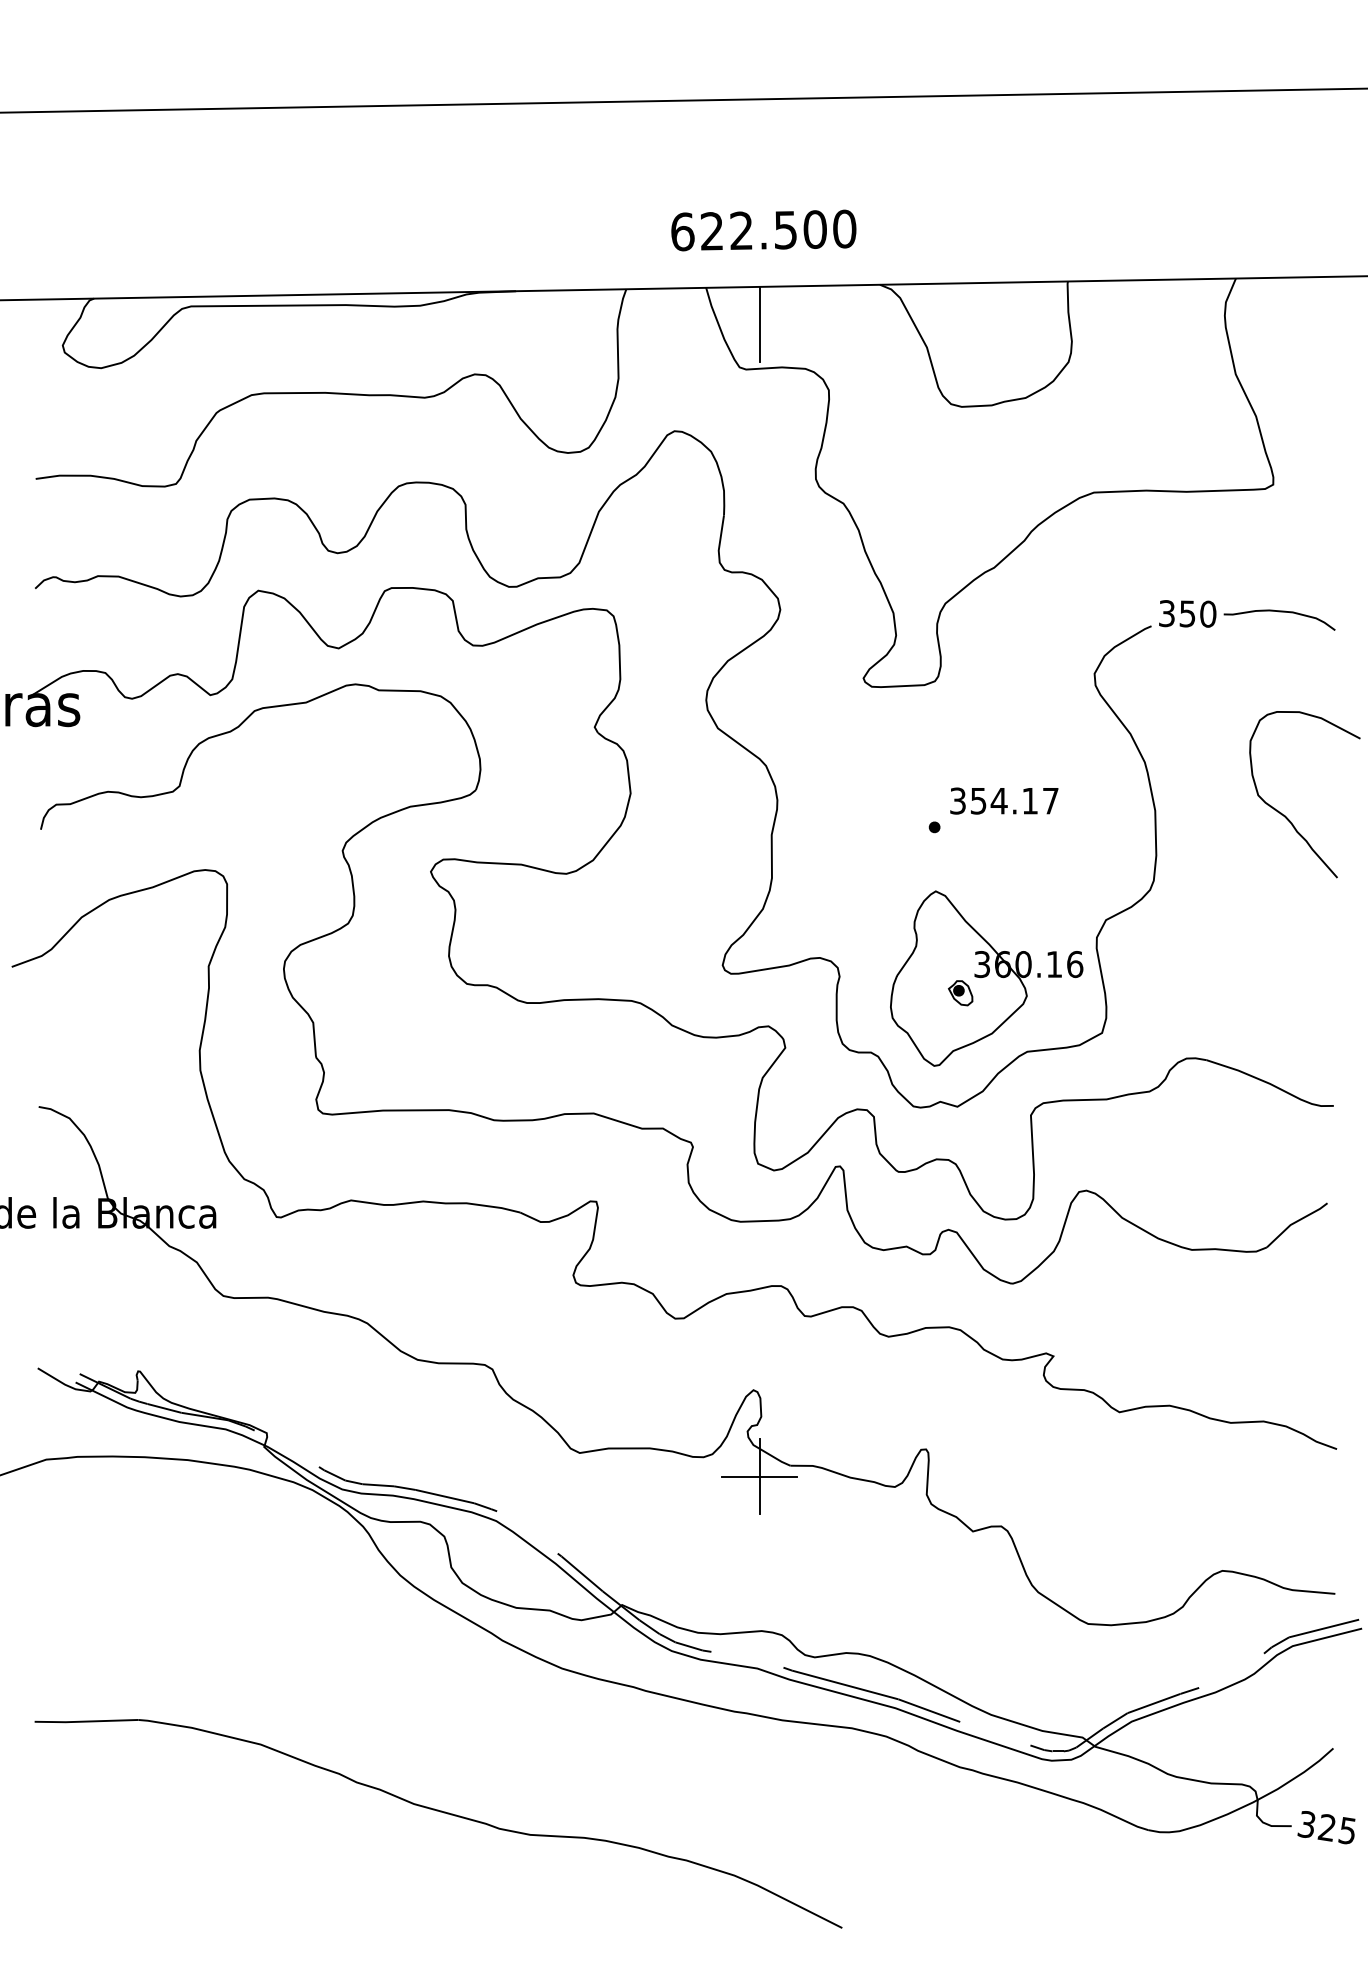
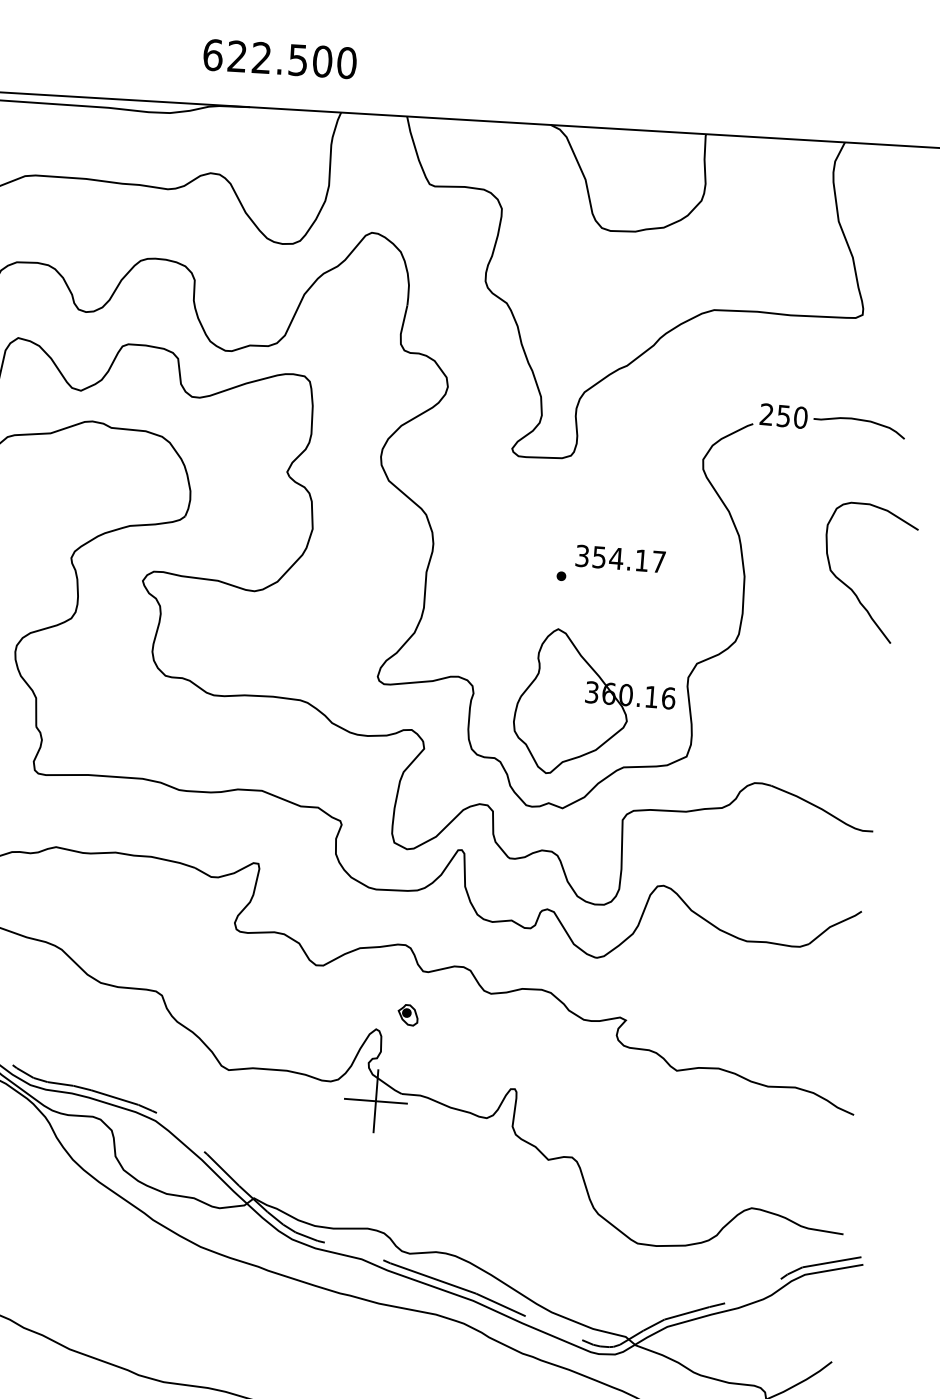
text: (763, 230) -> (279, 59), moved
line: (759, 323) -> (448, 149), removed
text: (1166, 613) -> (766, 414), 350 -> 250
part: (960, 993) -> (407, 1015), moved

